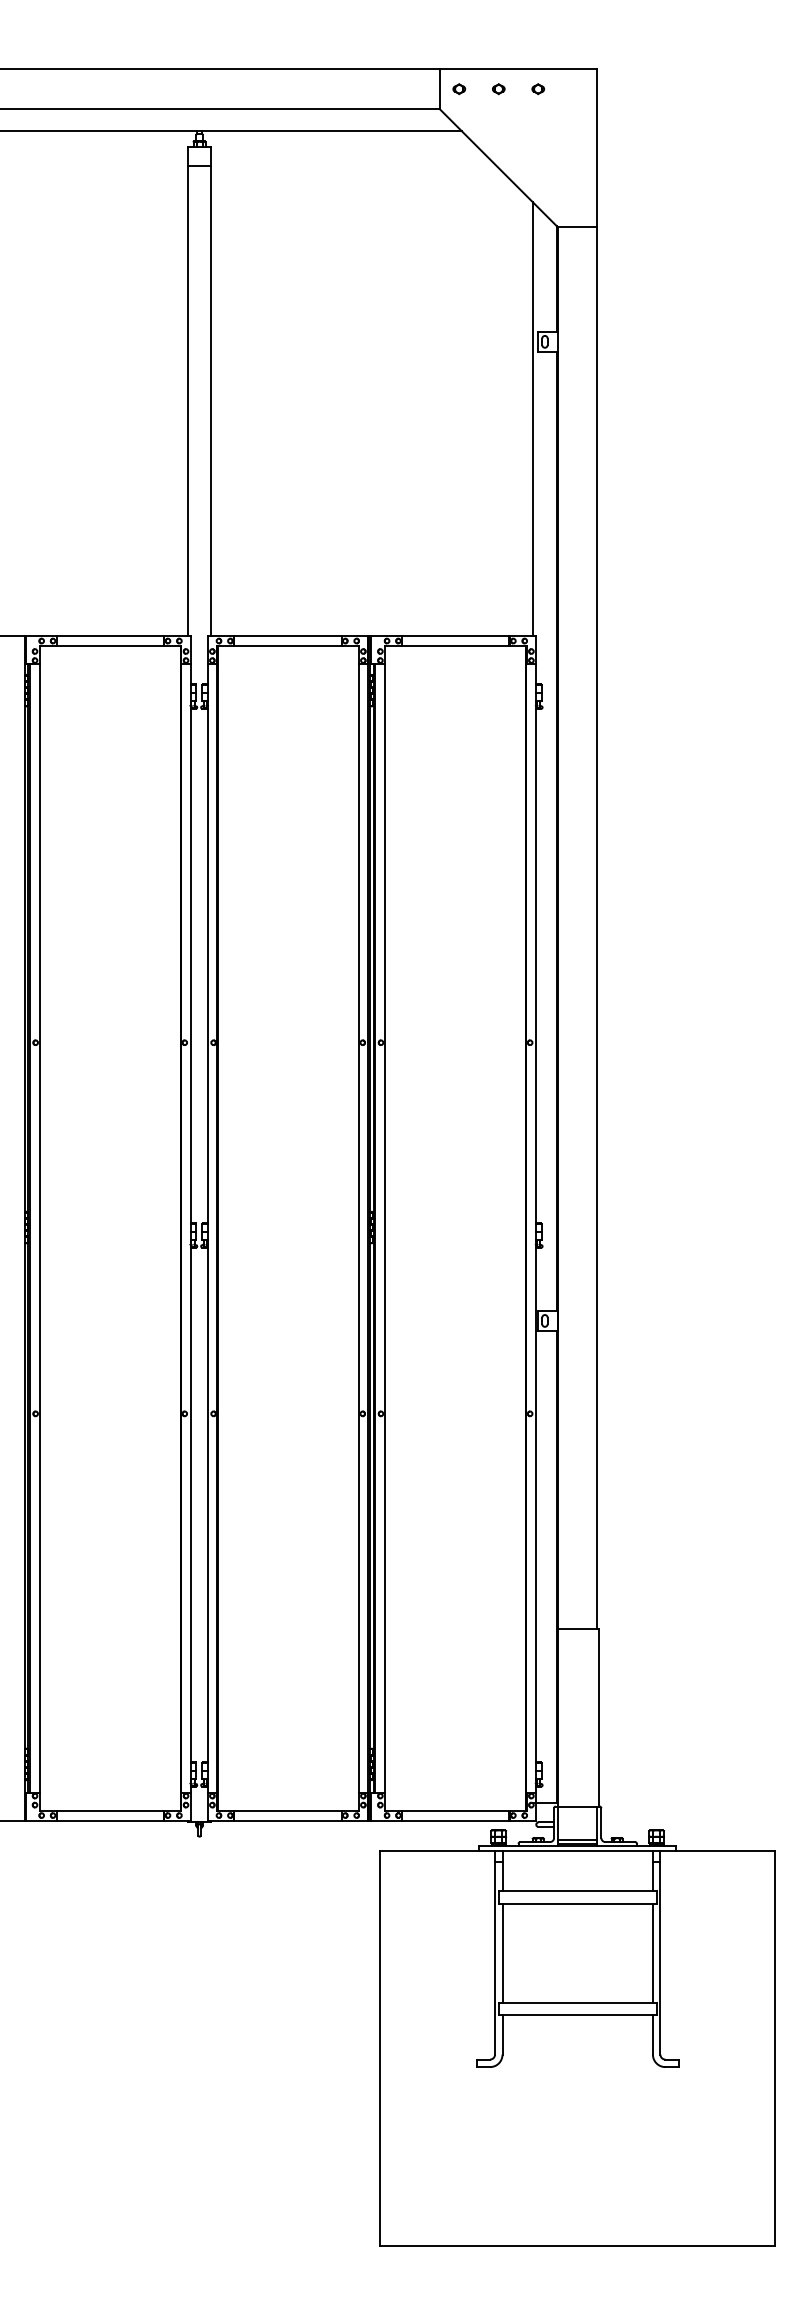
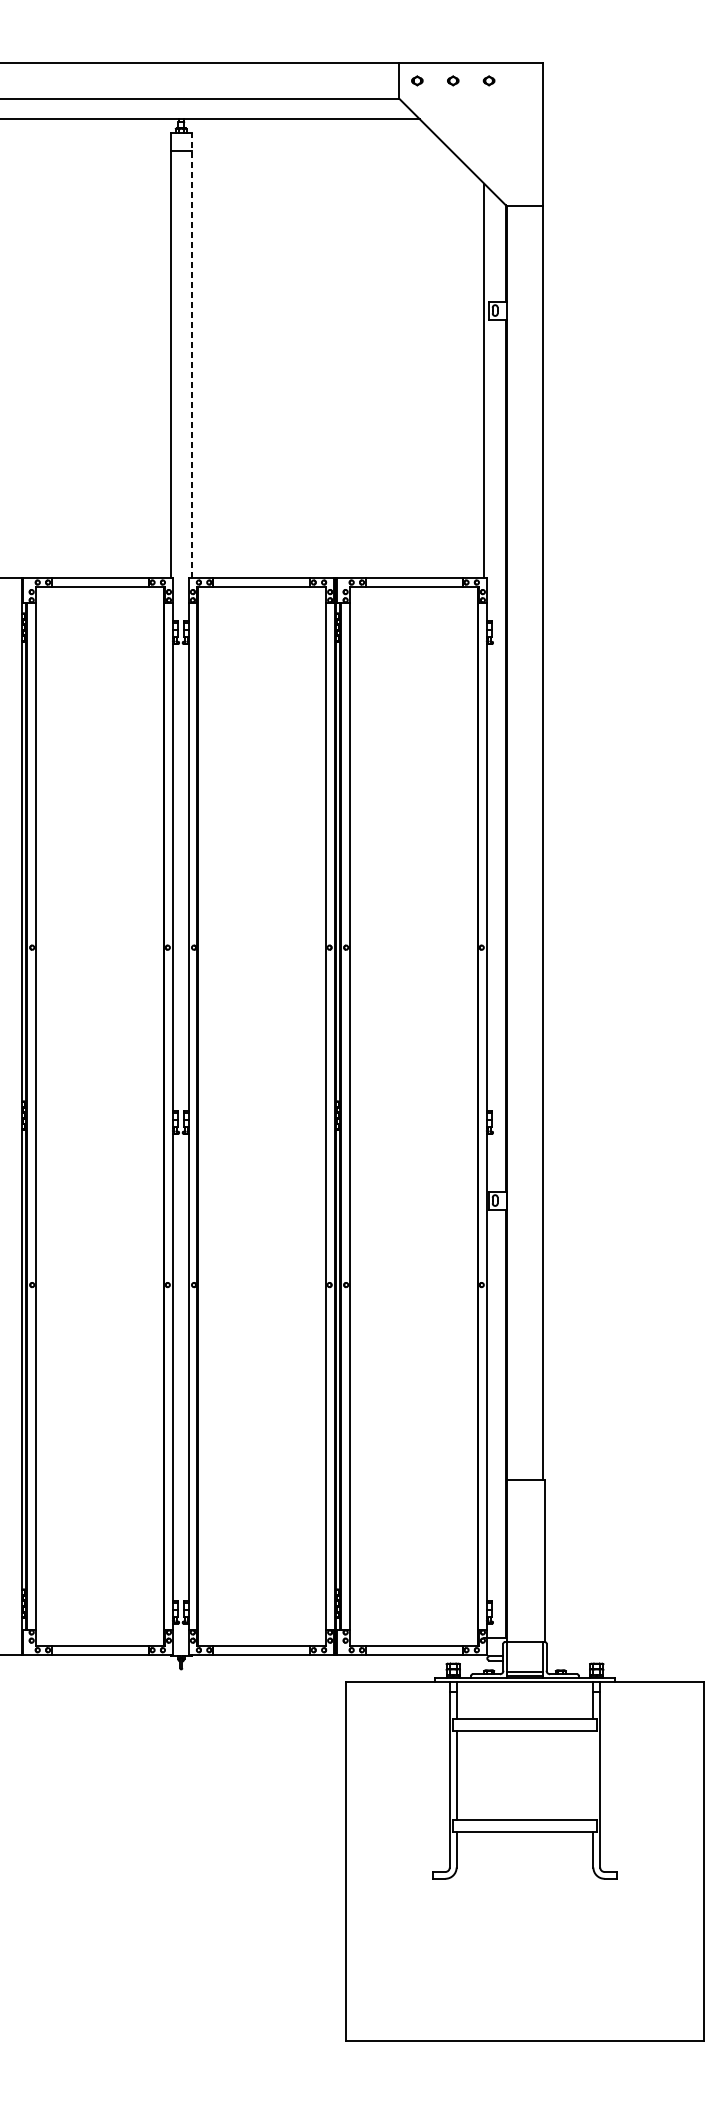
line: (211, 391) -> (192, 355), solid -> dashed
line: (652, 1953) -> (592, 1775), removed

